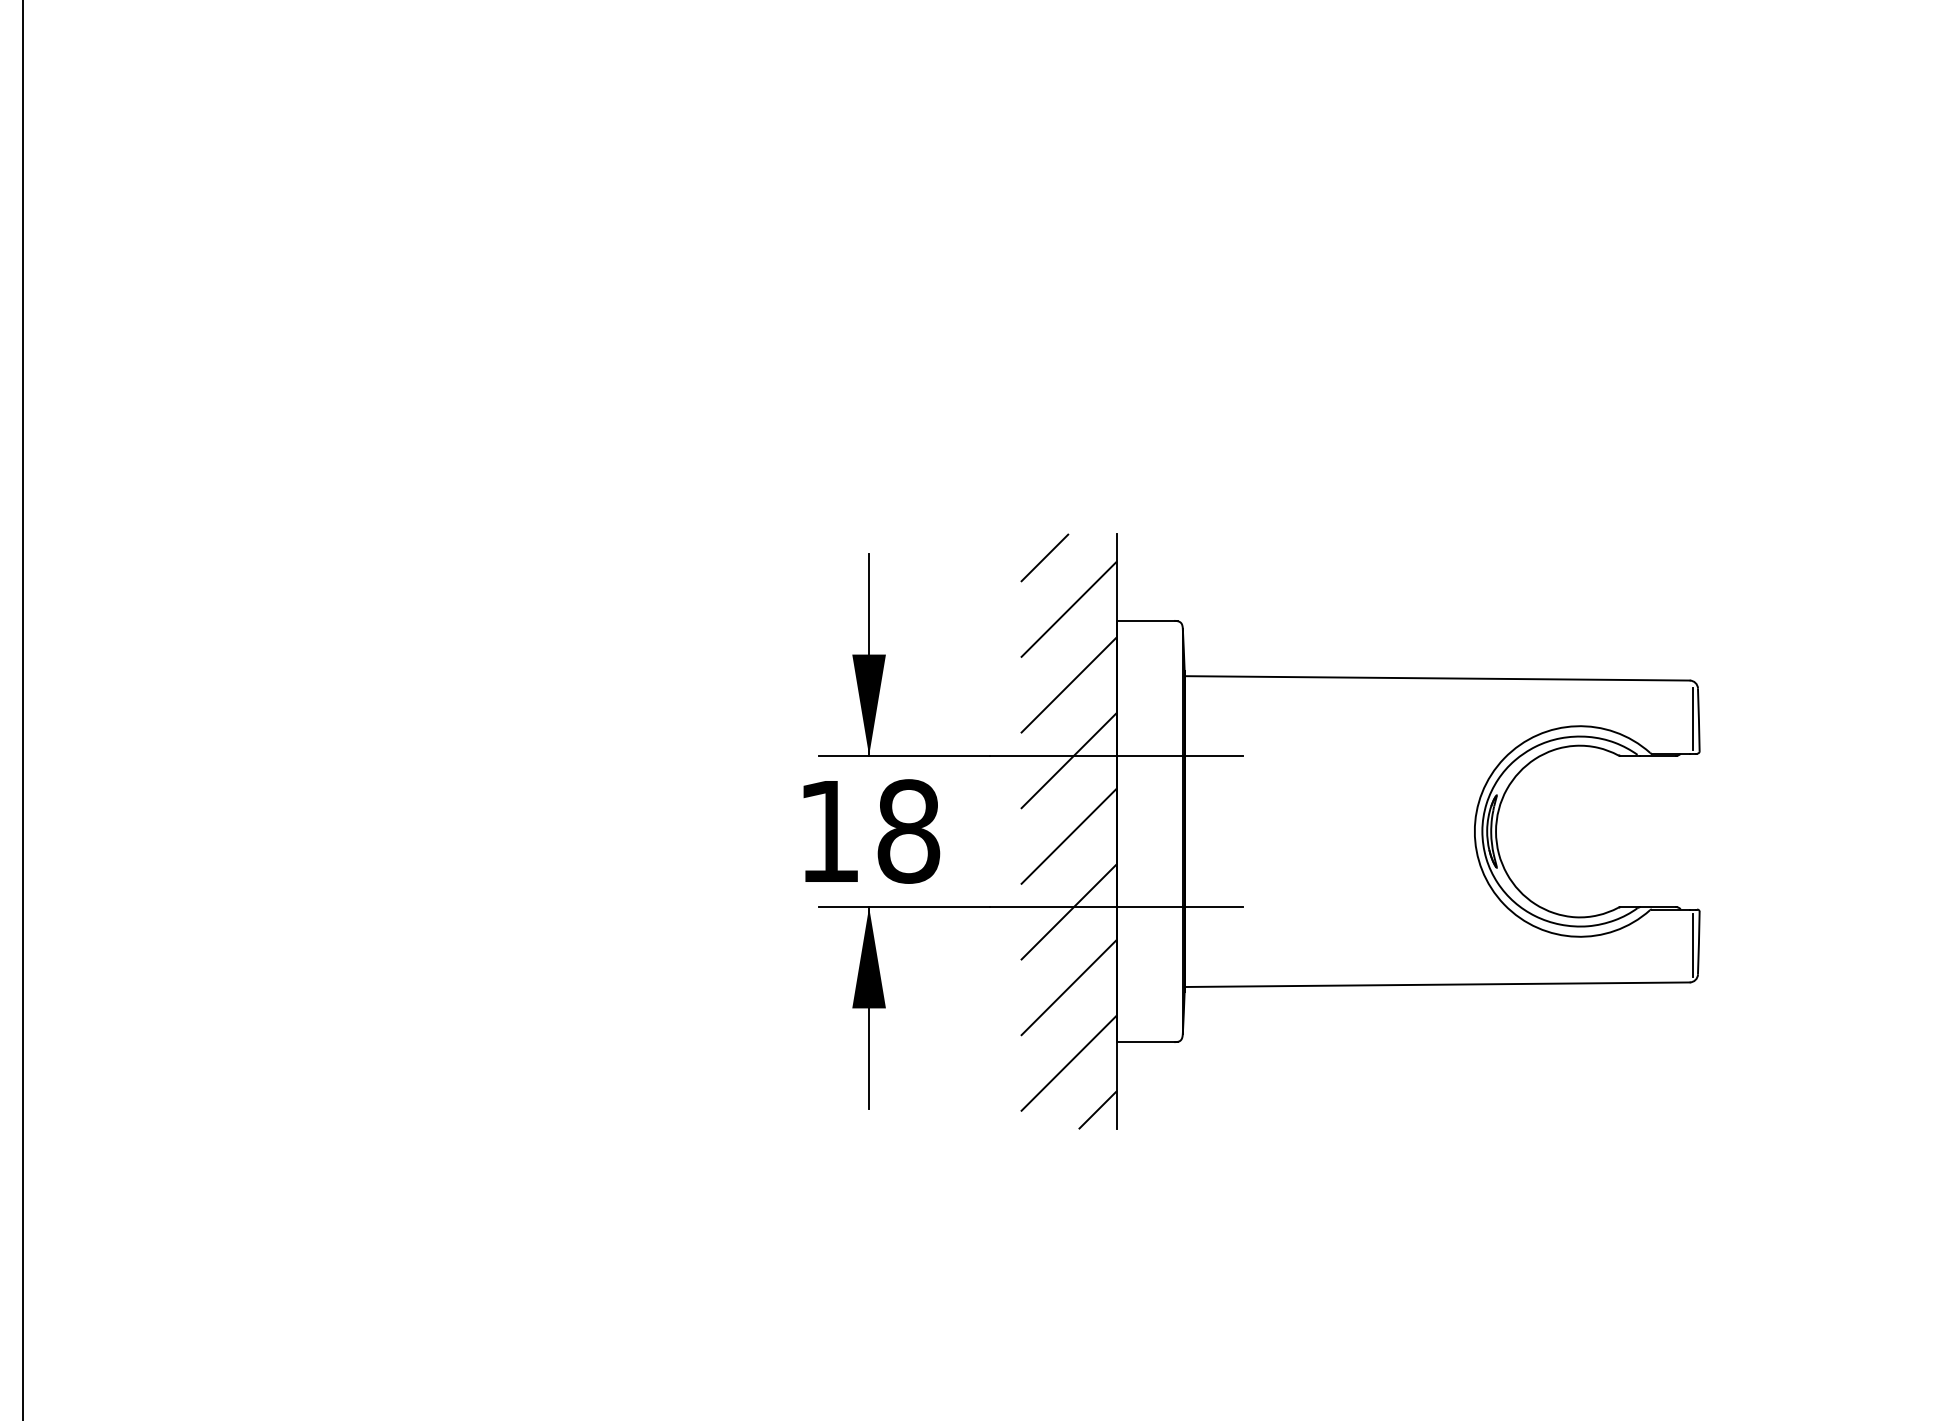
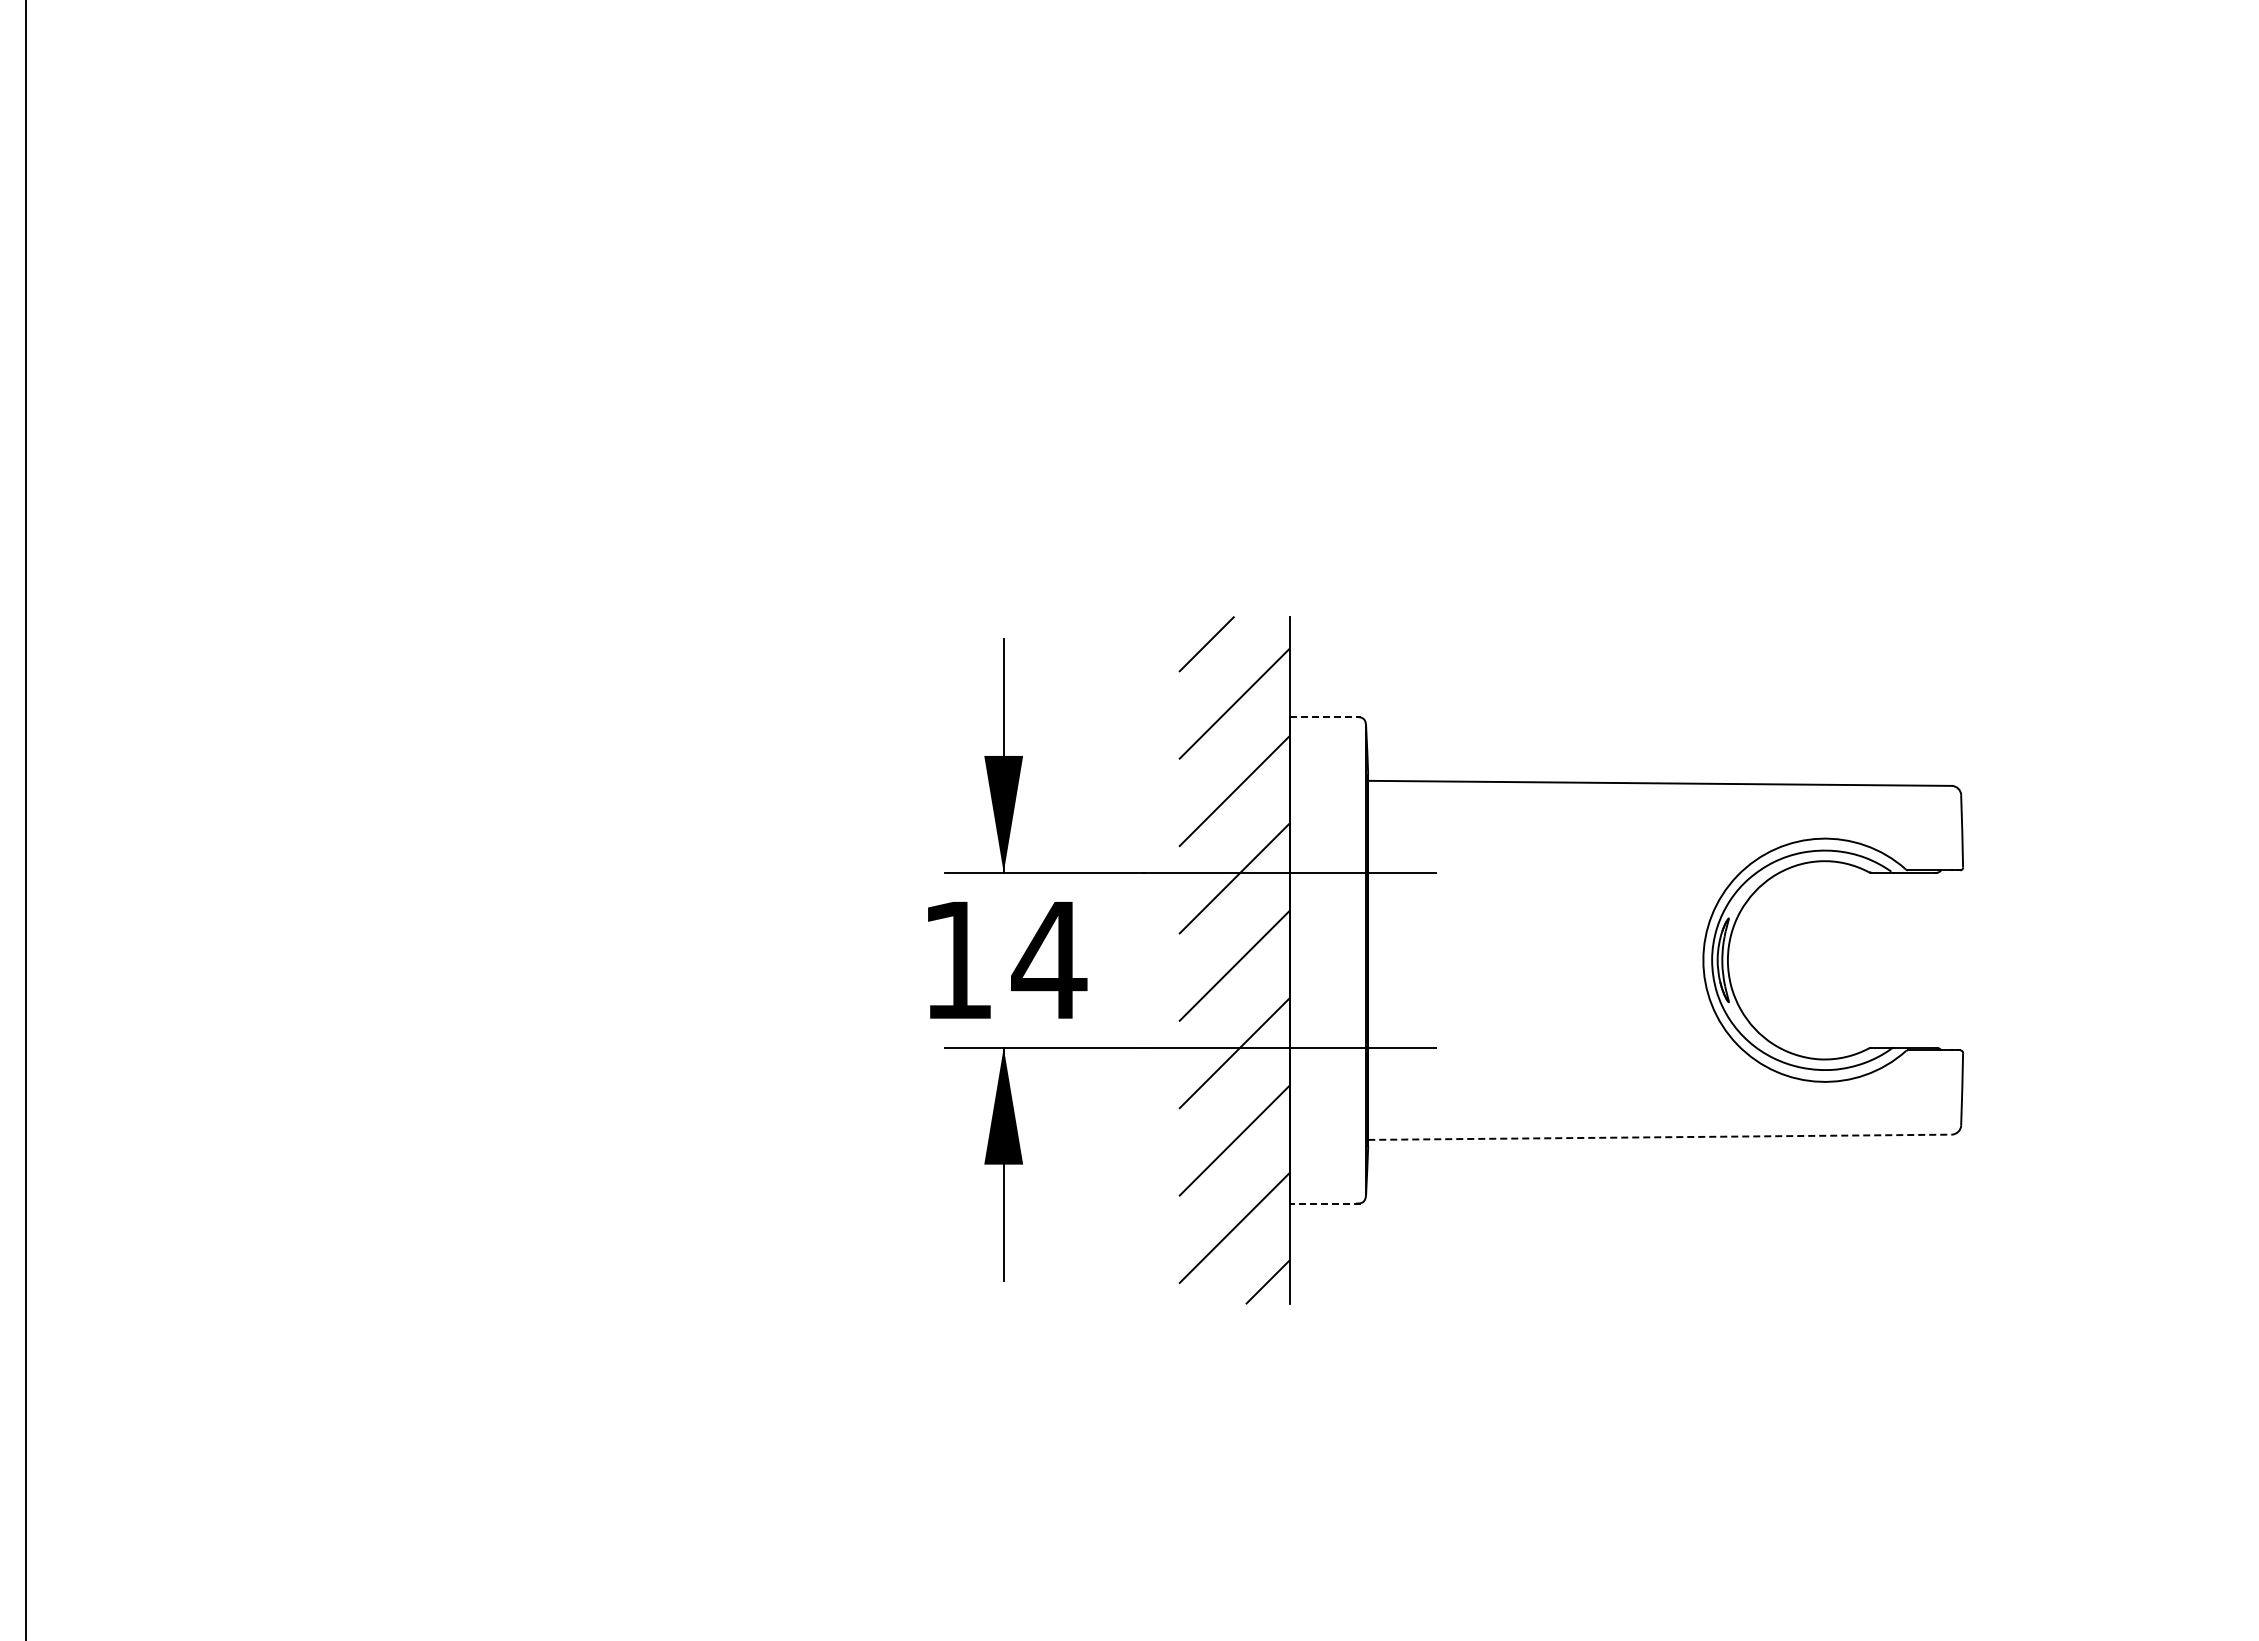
line: (1147, 621) -> (1325, 717), solid -> dashed
line: (1693, 719) -> (1955, 830), removed
text: (908, 830) -> (1049, 959), 18 -> 14
line: (1693, 945) -> (1955, 1091), removed
line: (1436, 984) -> (1659, 1137), solid -> dashed
line: (1147, 1042) -> (1325, 1203), solid -> dashed

